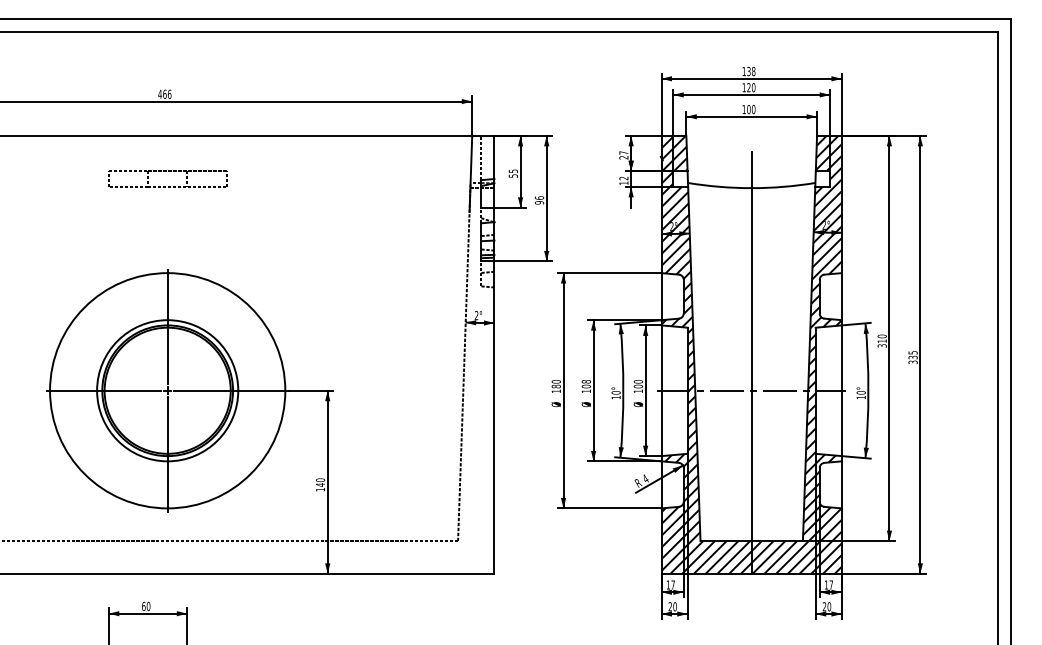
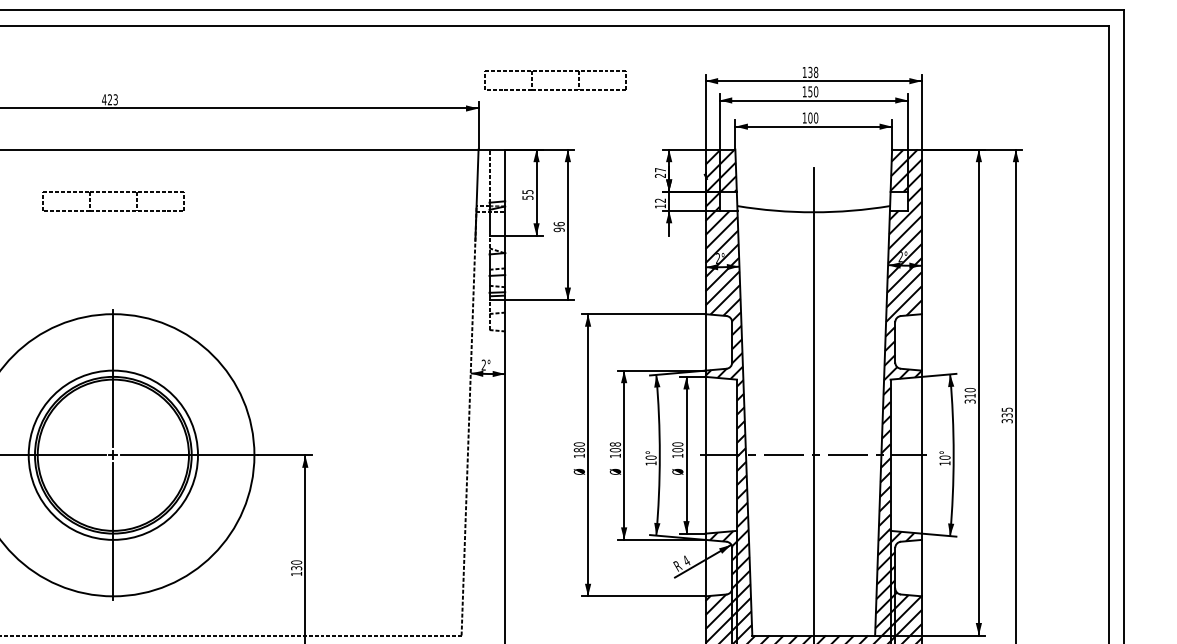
part: (535, 70) -> (554, 71), added
text: (748, 87) -> (809, 91), 120 -> 150
text: (167, 93) -> (113, 98), 466 -> 423
text: (320, 484) -> (296, 567), 140 -> 130

